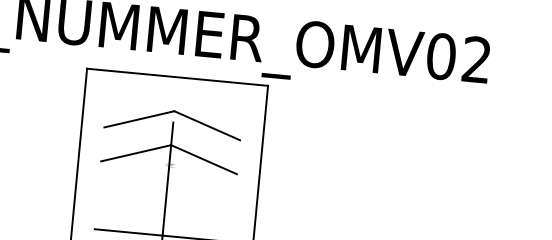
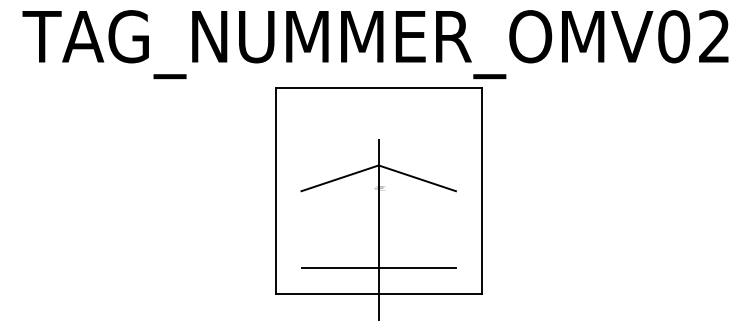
part: (170, 113) -> (374, 129), removed

